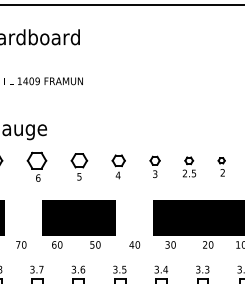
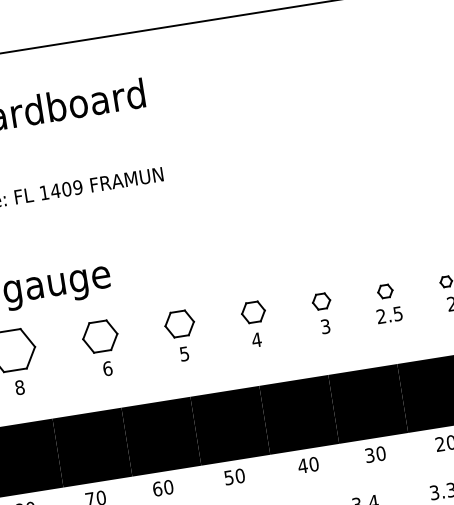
fill: (23, 217) -> (91, 446), added
fill: (133, 217) -> (297, 414), added

